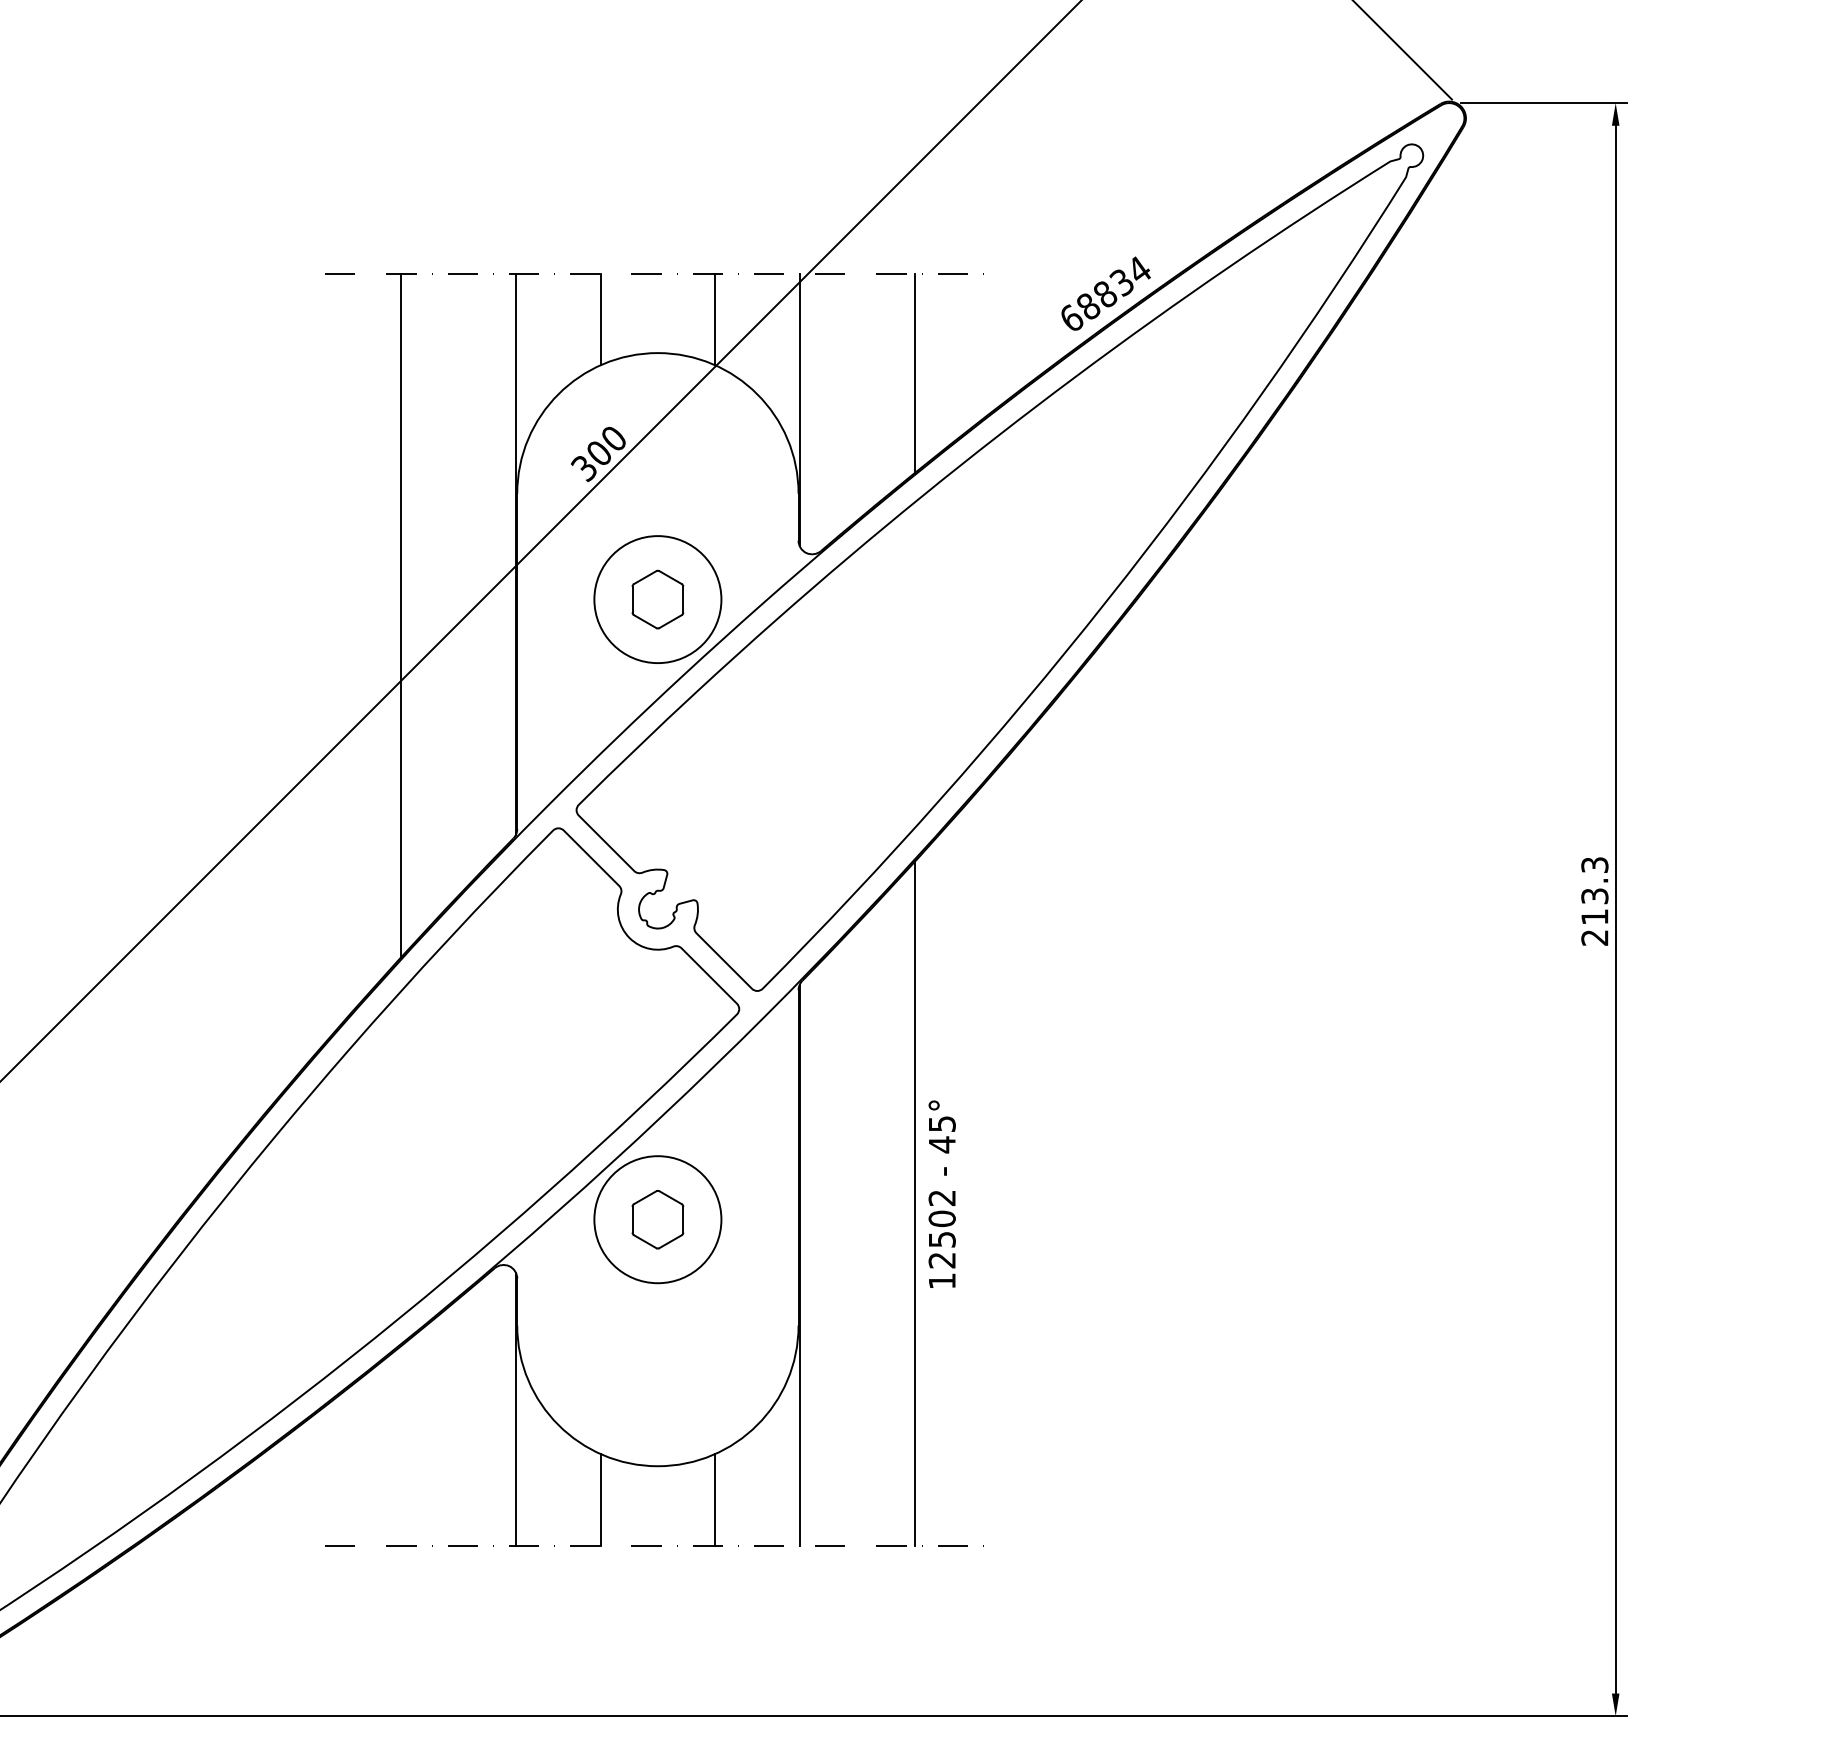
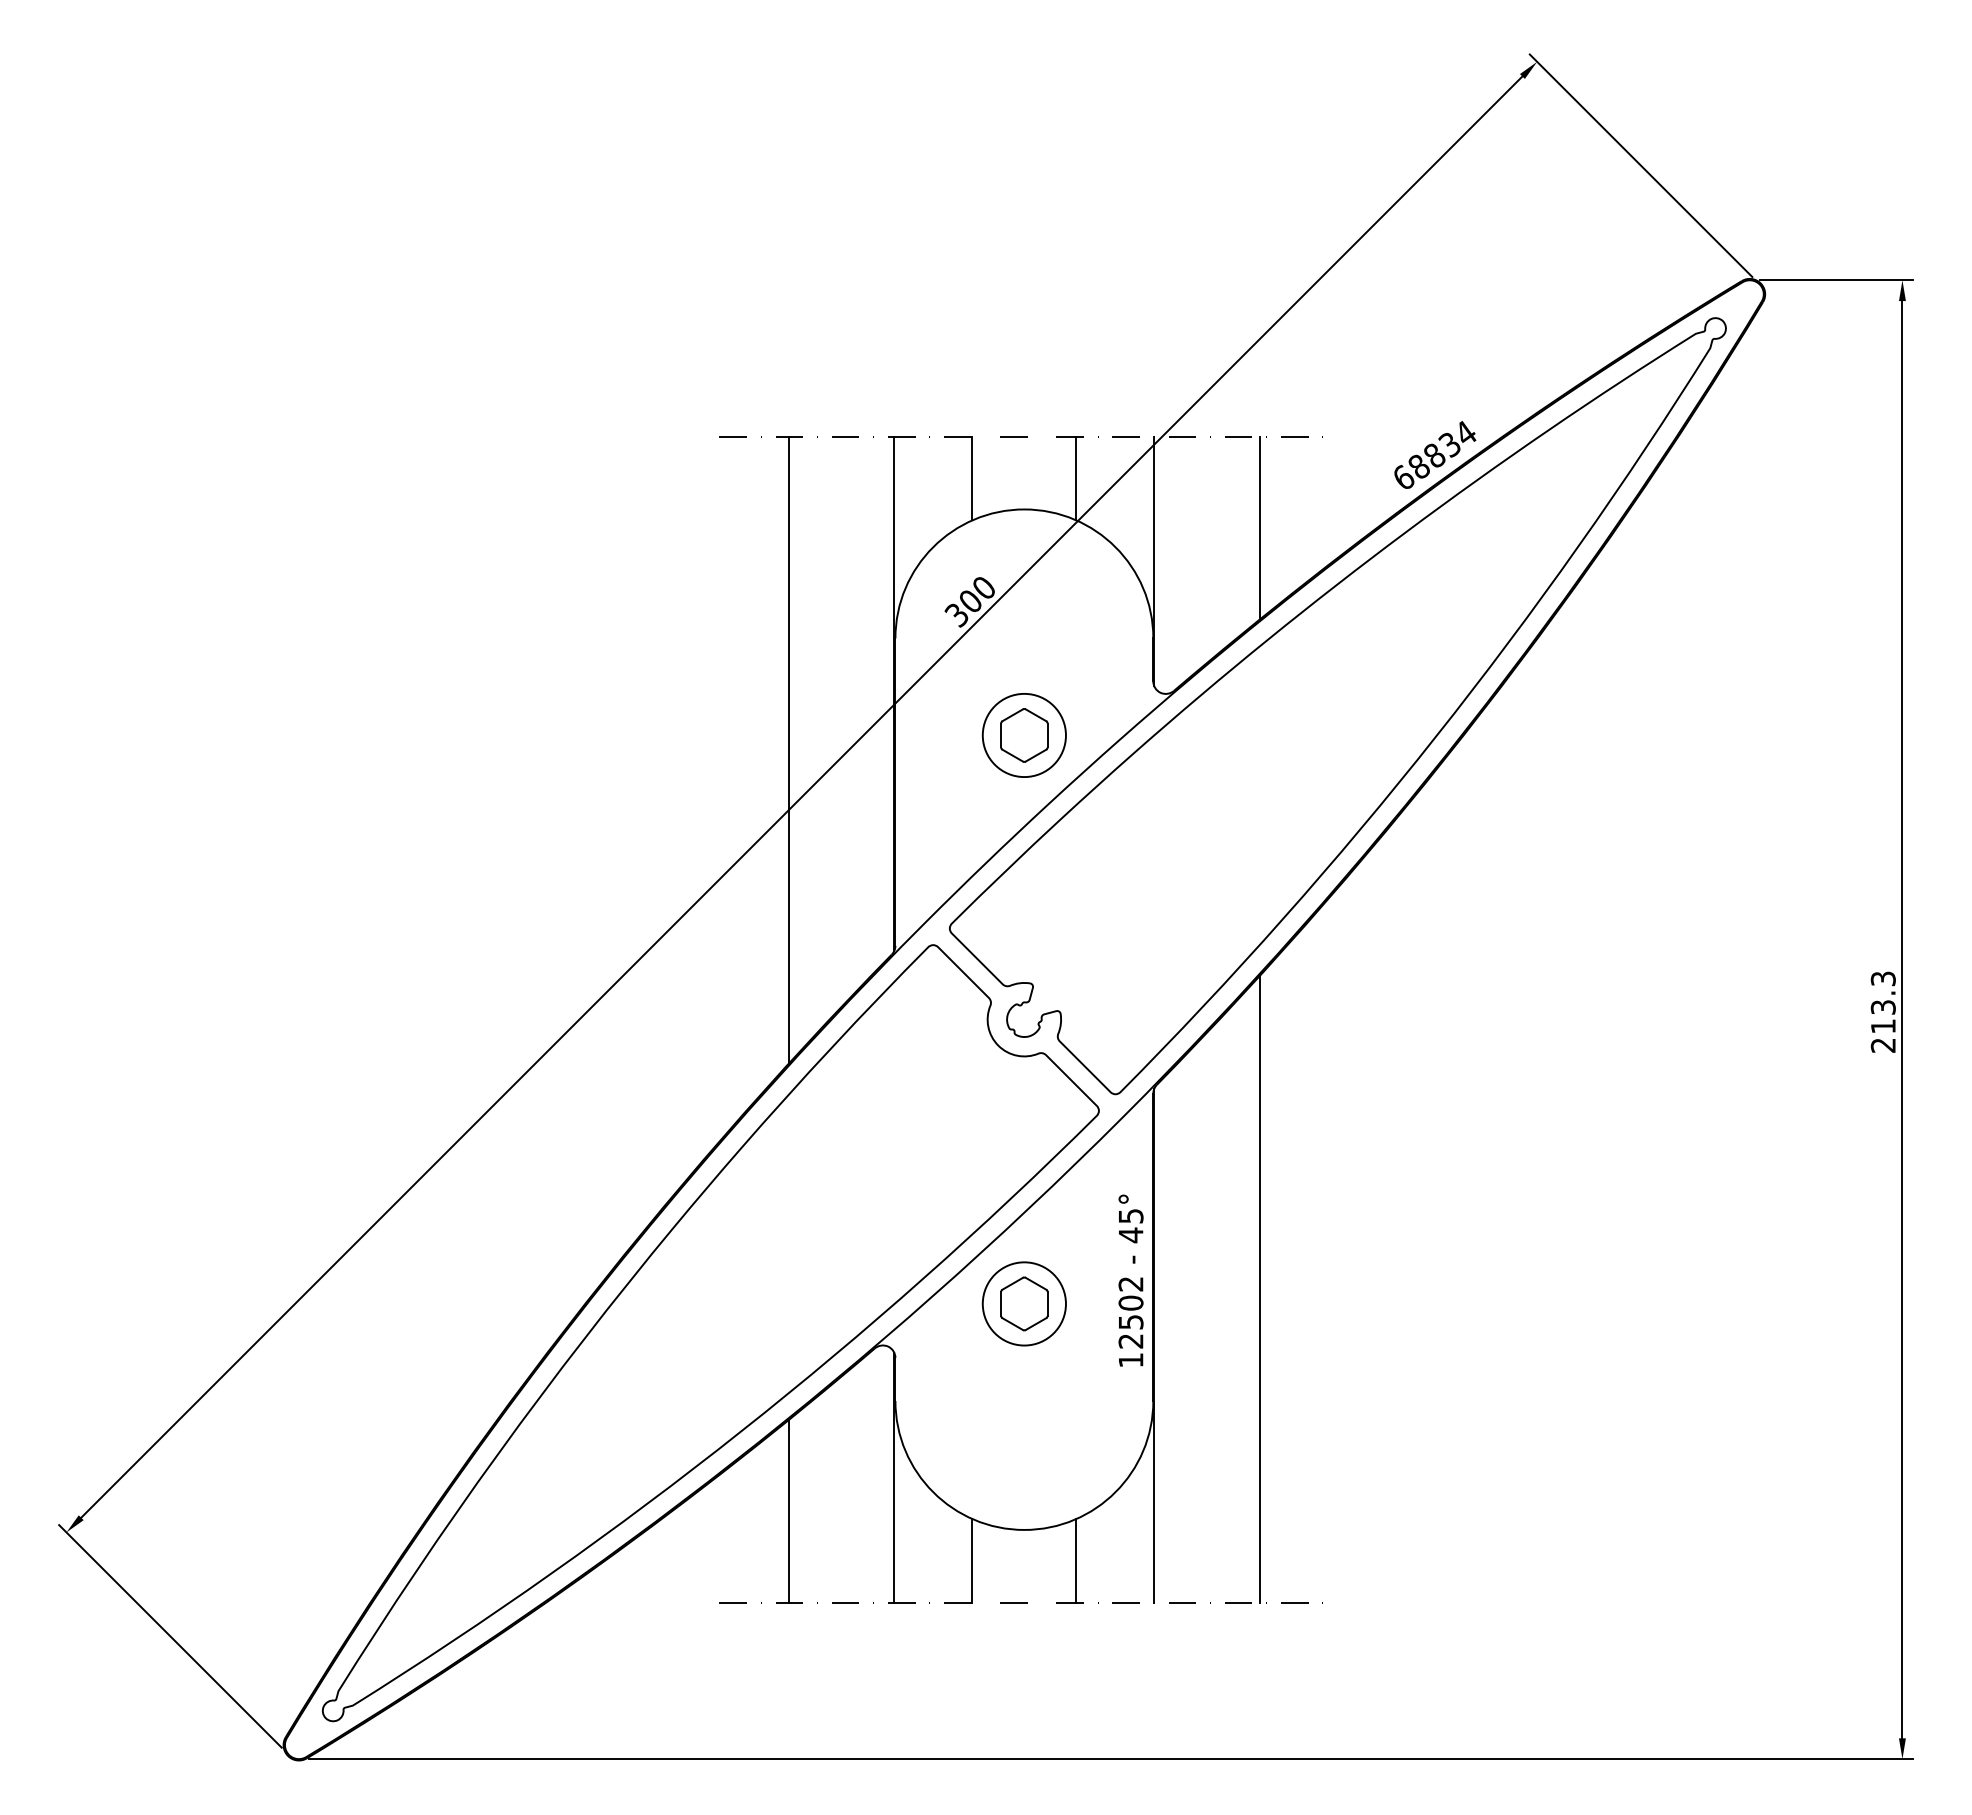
circle: (656, 599) -> (1023, 735), size x0.71
text: (941, 1194) -> (1130, 1280), moved
circle: (656, 1219) -> (1023, 1303), size x0.71
line: (400, 1446) -> (788, 1511), added

